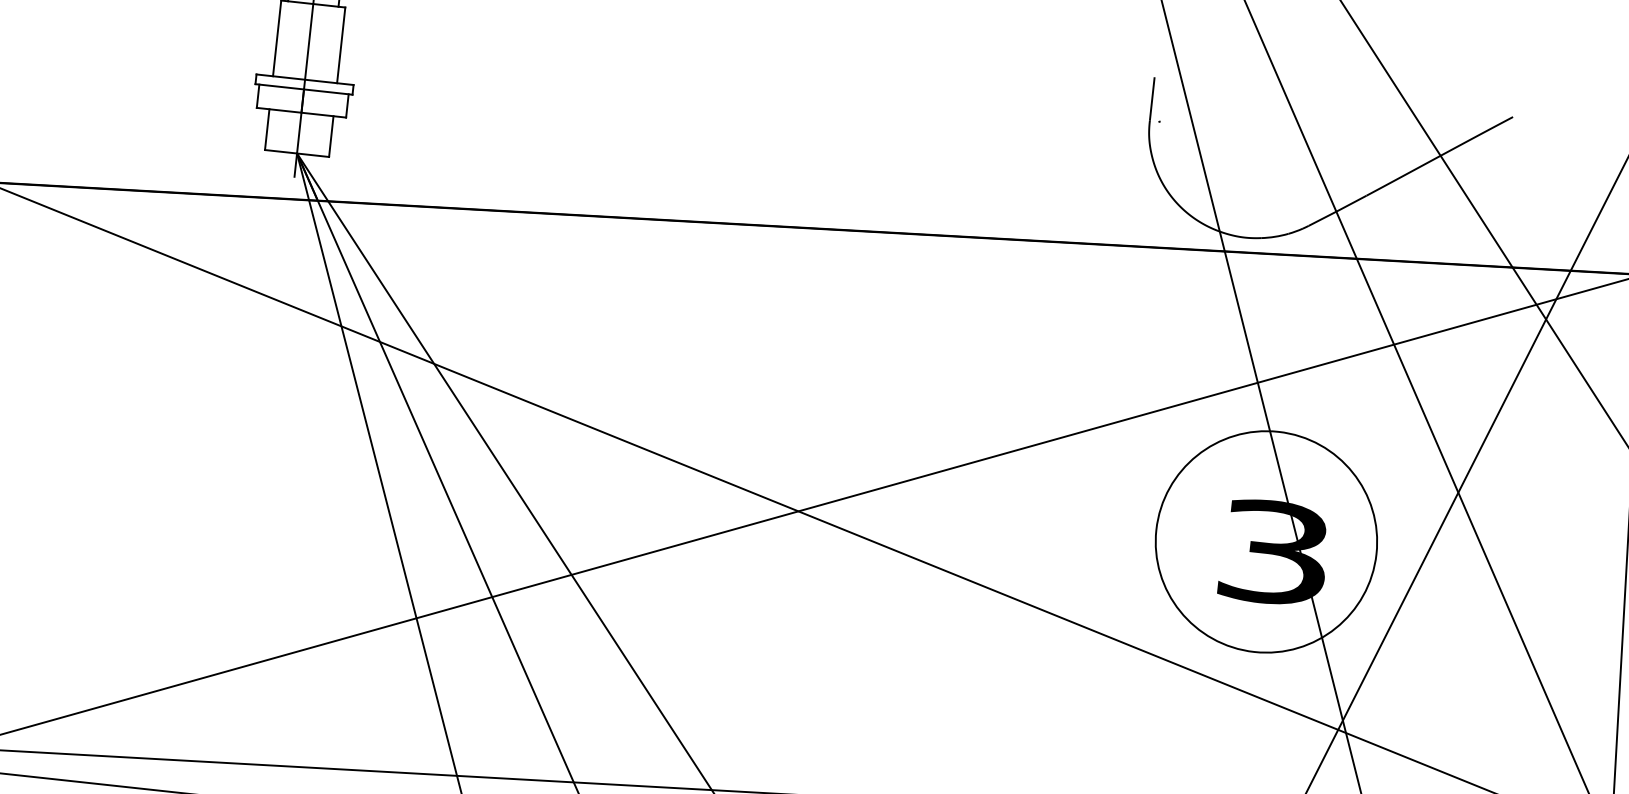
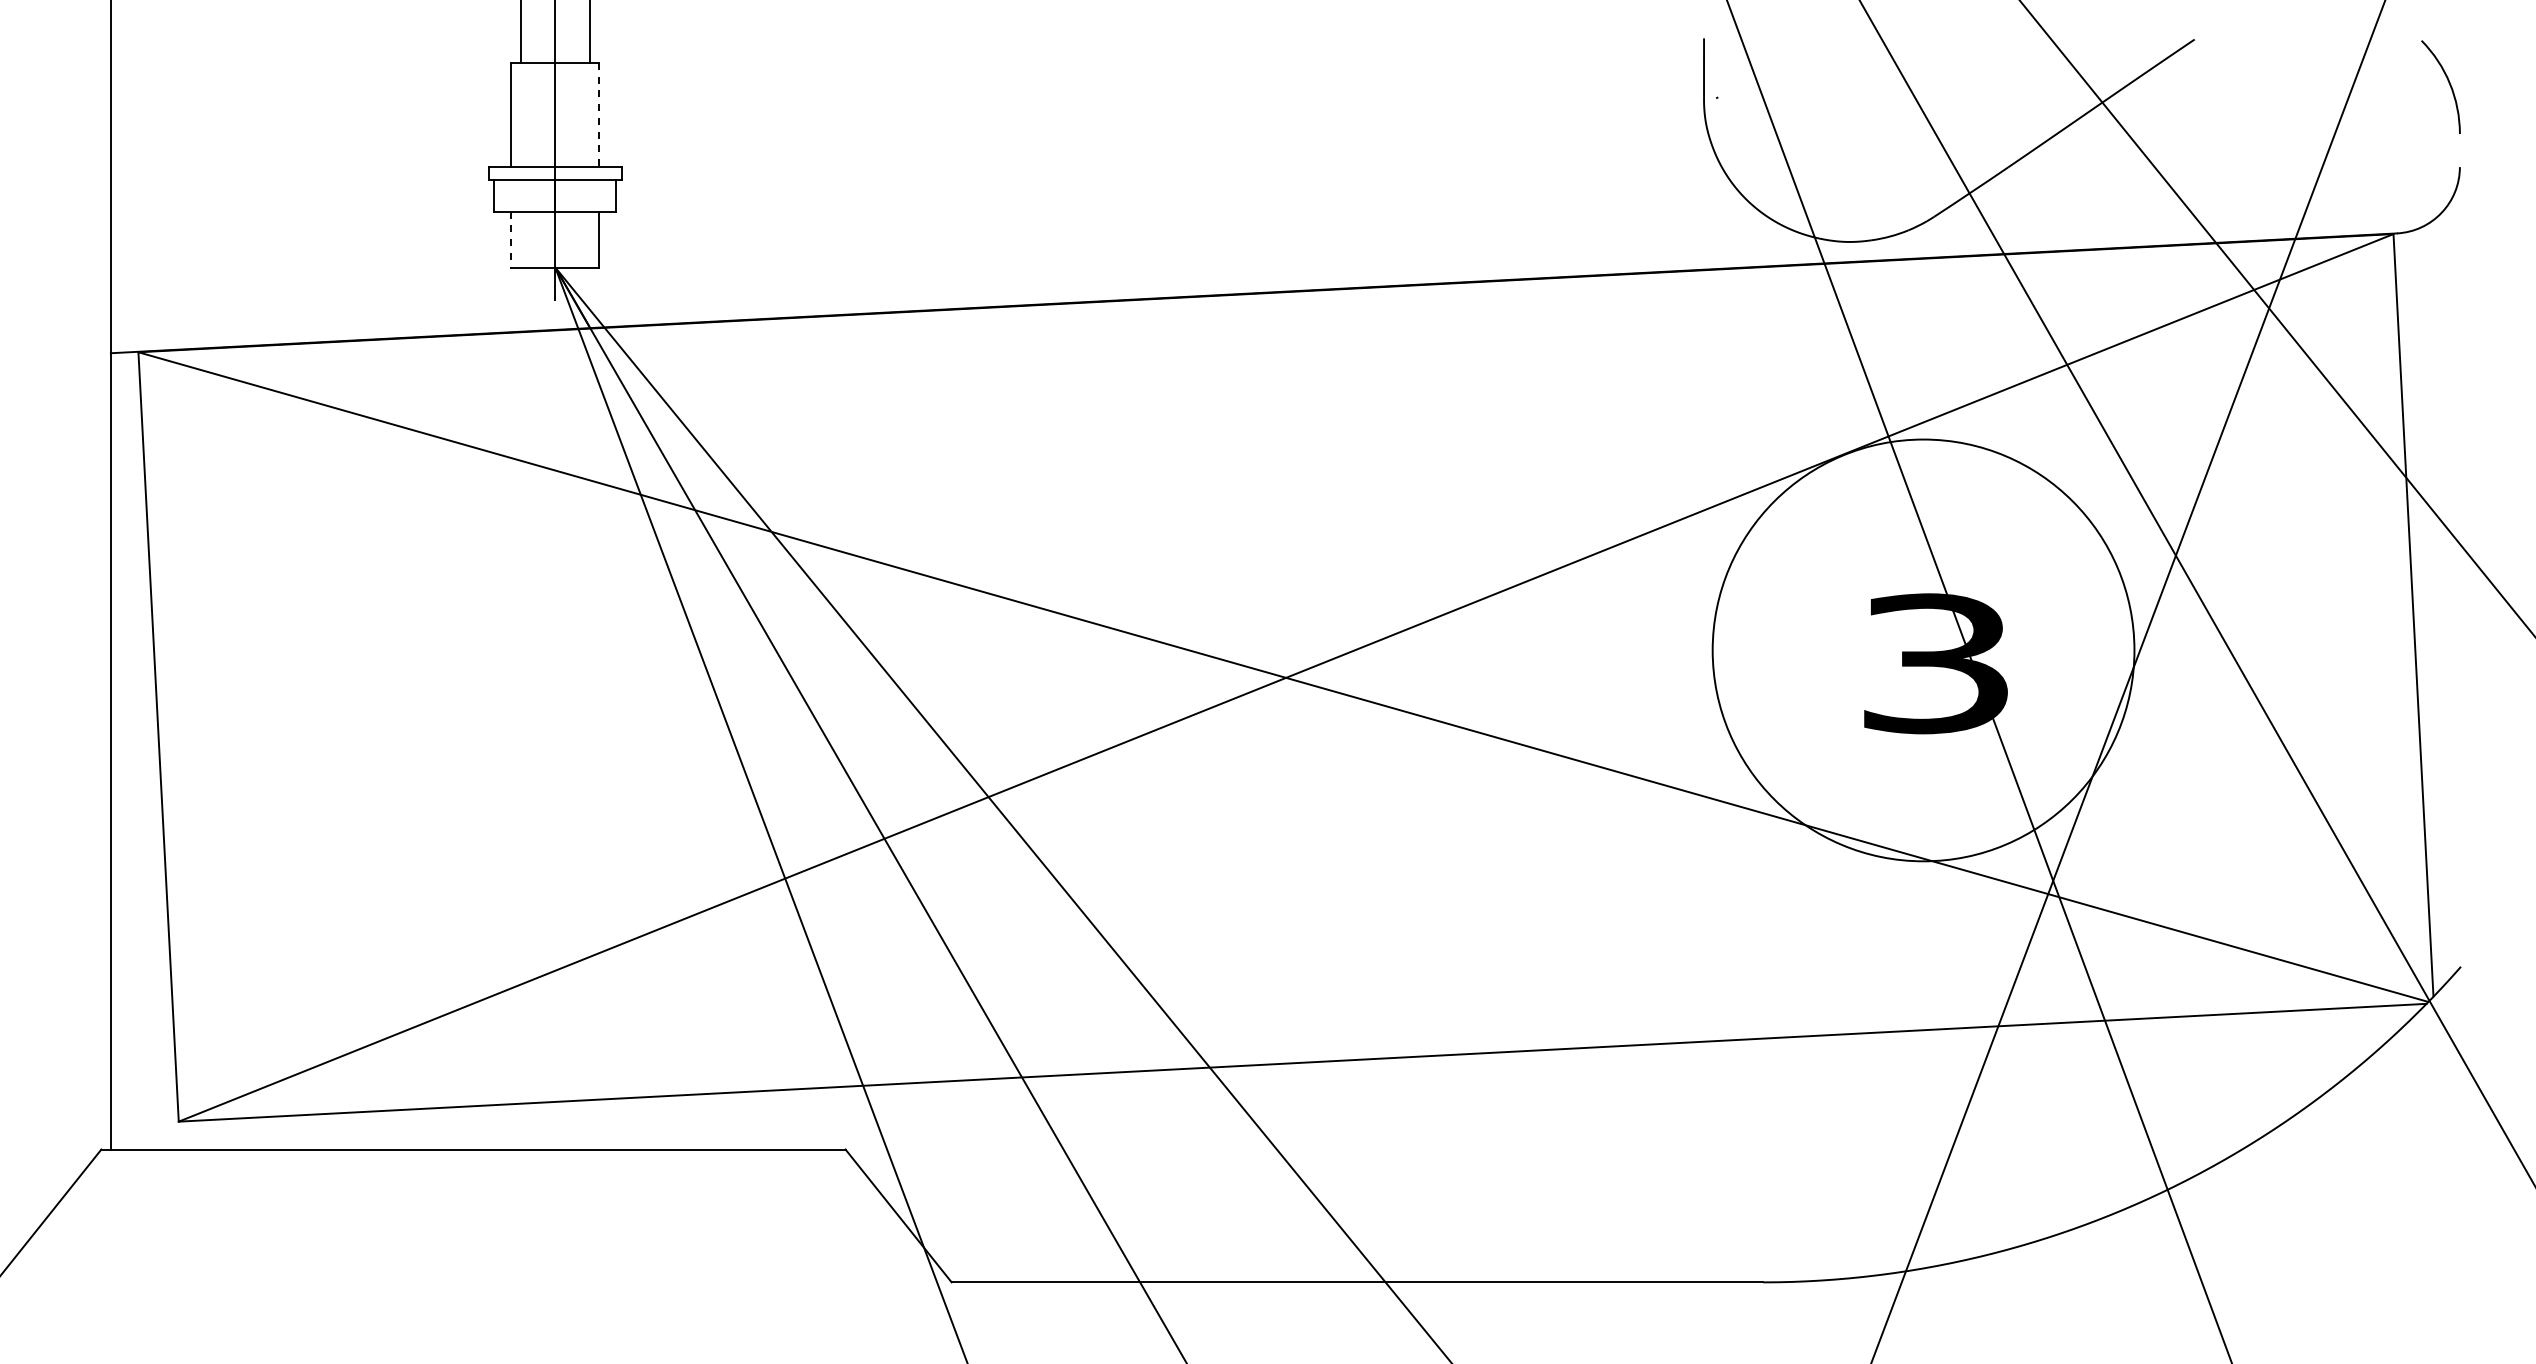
line: (341, 45) -> (599, 114), solid -> dashed
line: (267, 129) -> (511, 239), solid -> dashed
circle: (1266, 541) -> (1923, 650), size x1.4

